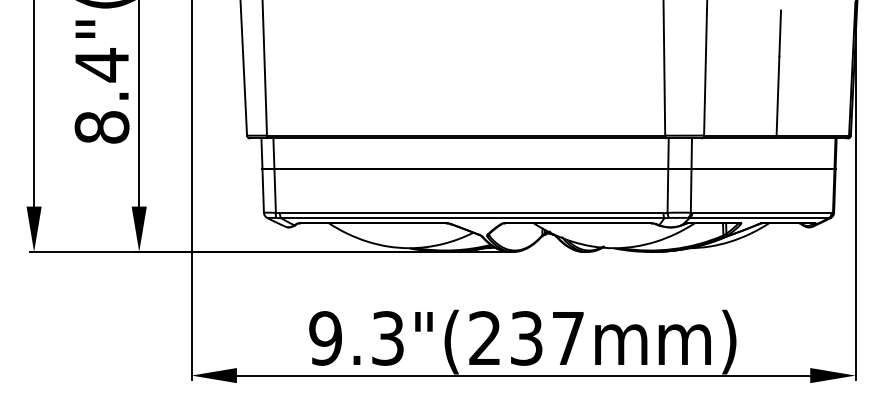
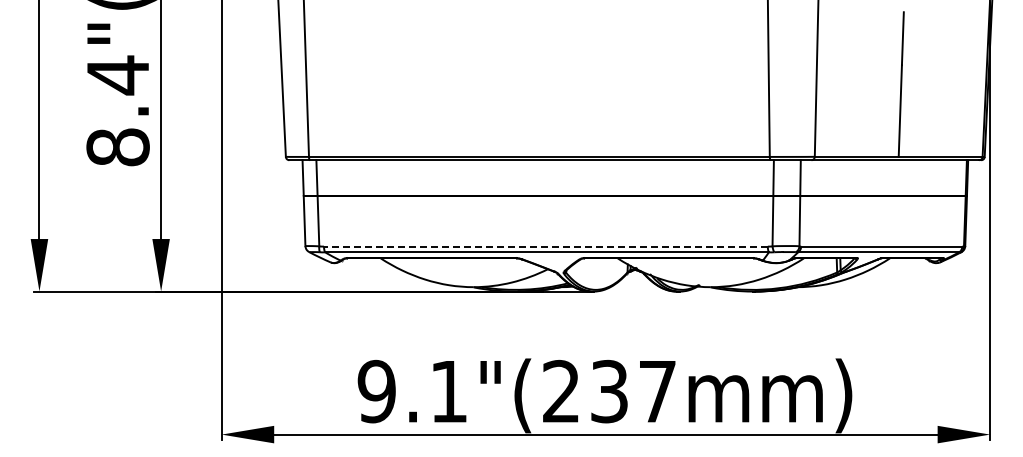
line: (471, 213) -> (545, 246), solid -> dashed
text: (387, 338) -> (448, 391), 9.3"(237mm) -> 9.1"(237mm)

